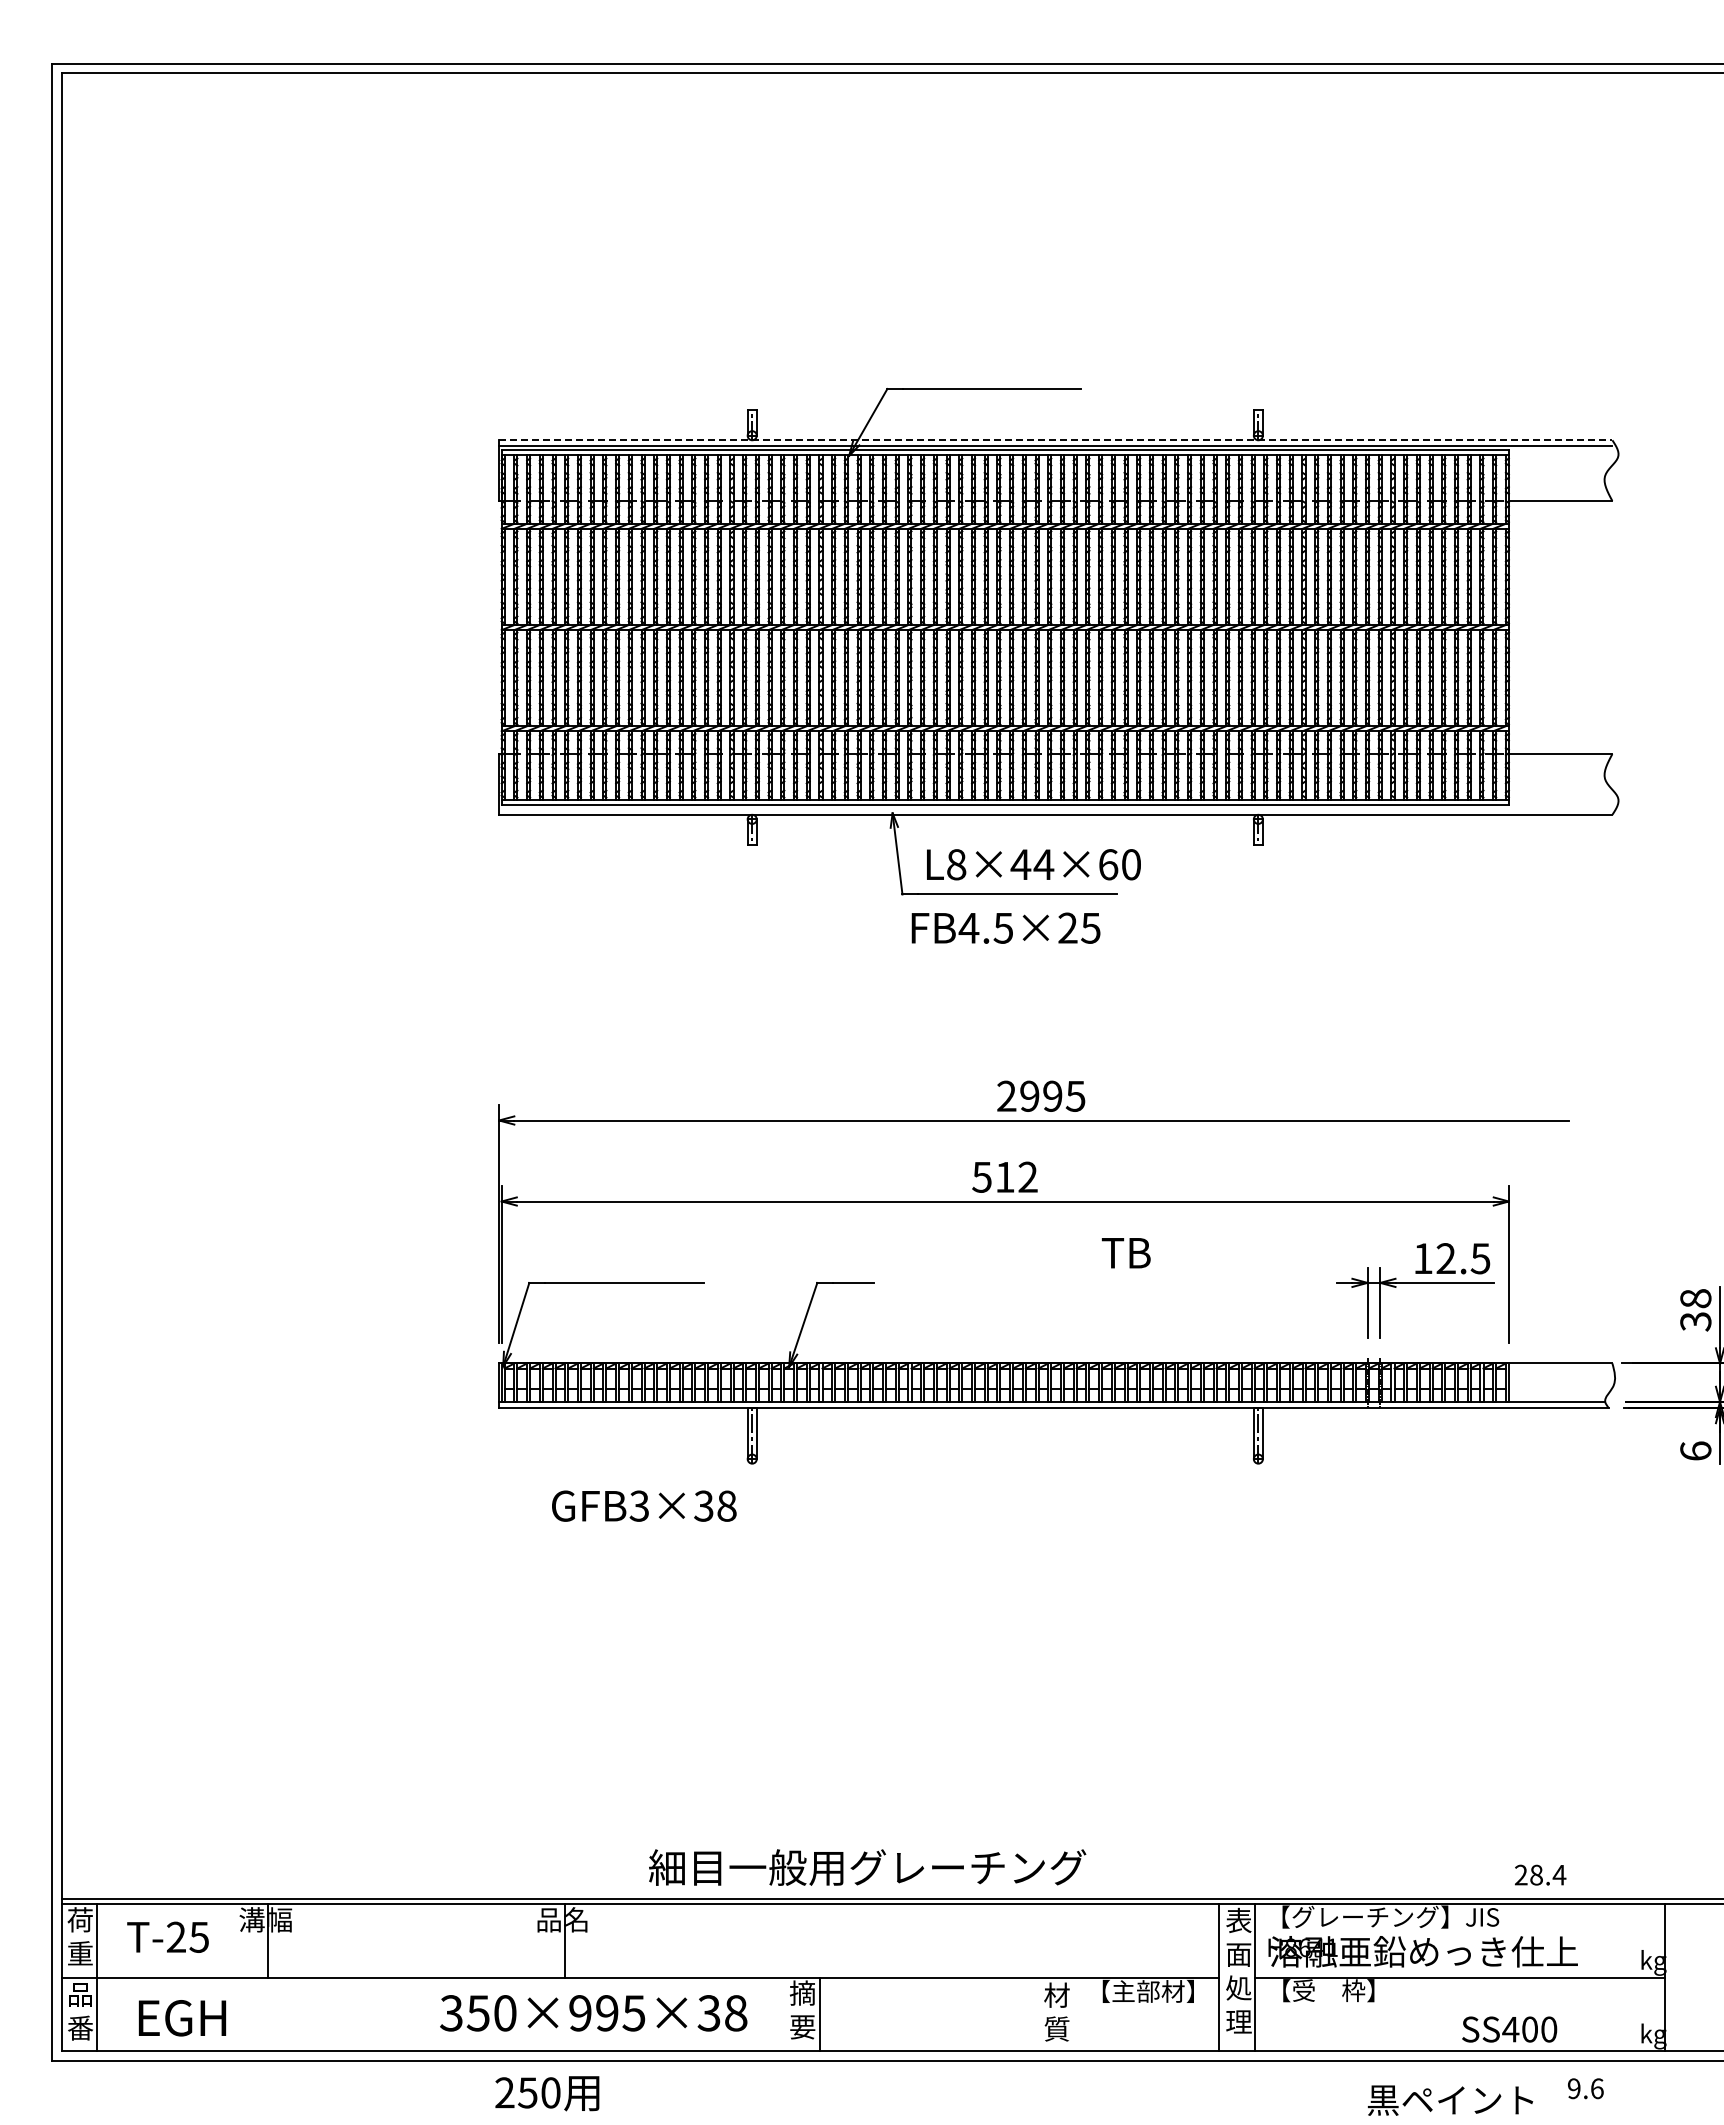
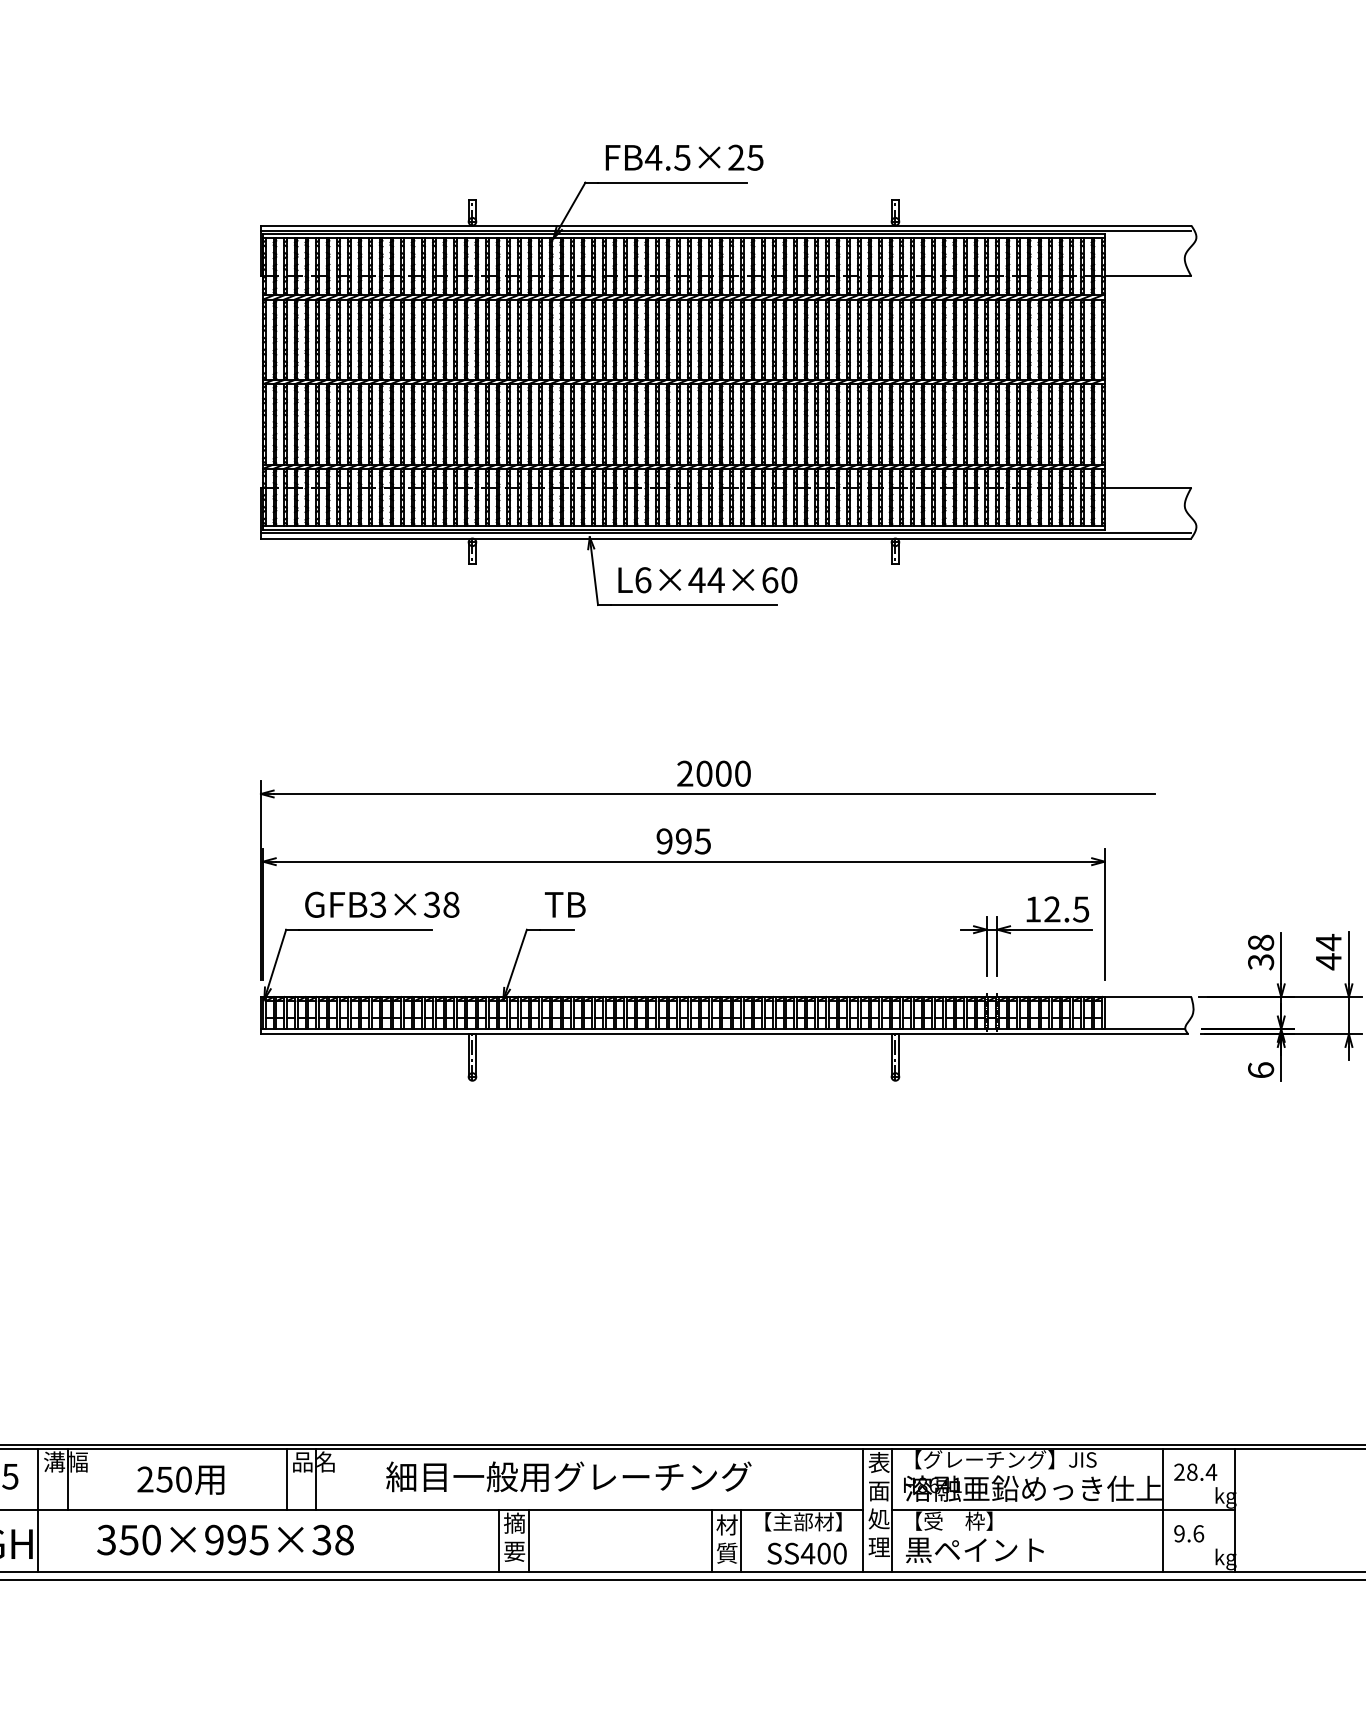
line: (1055, 440) -> (725, 225), dashed -> solid
line: (1055, 808) -> (725, 533), added
text: (956, 864) -> (643, 580), L8×44×60 -> L6×44×60
text: (1005, 927) -> (684, 157), moved
text: (1052, 1095) -> (723, 773), 2995 -> 2000
text: (1004, 1176) -> (683, 840), 512 -> 995
text: (1125, 1253) -> (564, 905), moved
text: (644, 1505) -> (382, 904), moved
text: (867, 1867) -> (568, 1476), moved
text: (1540, 1874) -> (1195, 1471), moved
line: (529, 1940) -> (286, 1479), added
line: (232, 1977) -> (38, 1510), added
line: (1578, 1977) -> (1162, 1510), added
text: (593, 2013) -> (225, 1540), moved
line: (784, 2014) -> (499, 1541), added
line: (1038, 2014) -> (711, 1541), added
line: (1073, 2014) -> (740, 1541), added
text: (1509, 2029) -> (806, 1553), moved
text: (1585, 2088) -> (1188, 1533), moved
text: (547, 2093) -> (181, 1480), moved
text: (1450, 2100) -> (974, 1550), moved

